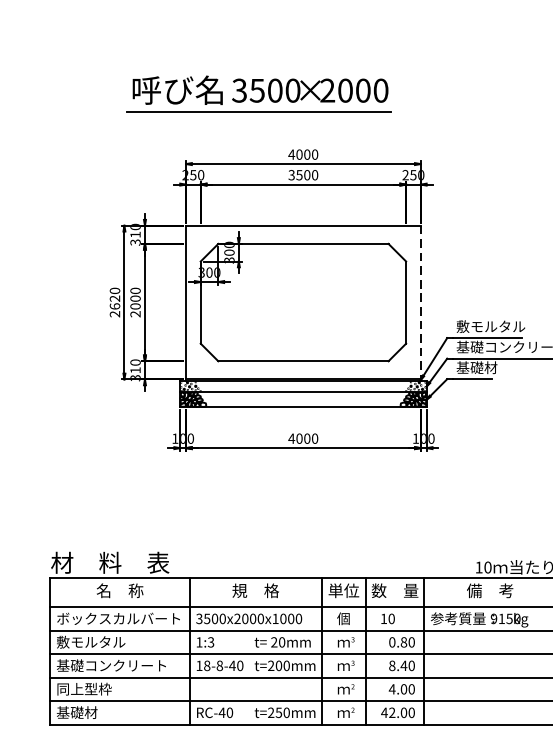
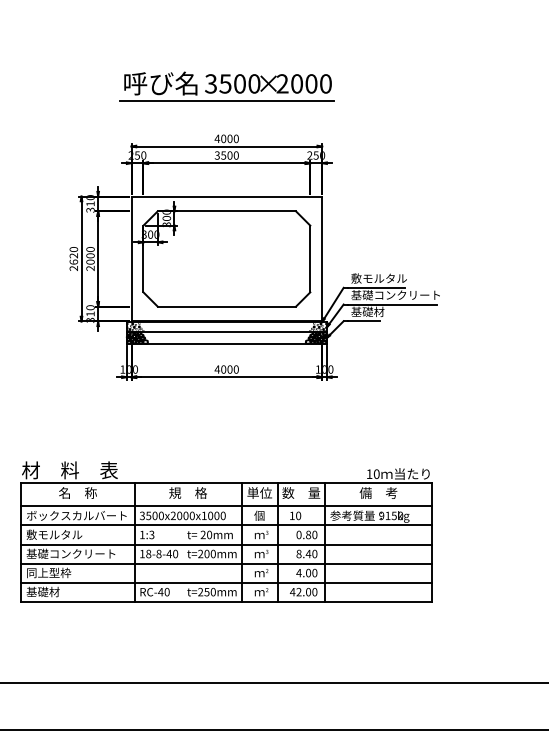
part: (258, 93) -> (226, 86), moved
line: (421, 303) -> (322, 259), dashed -> solid

